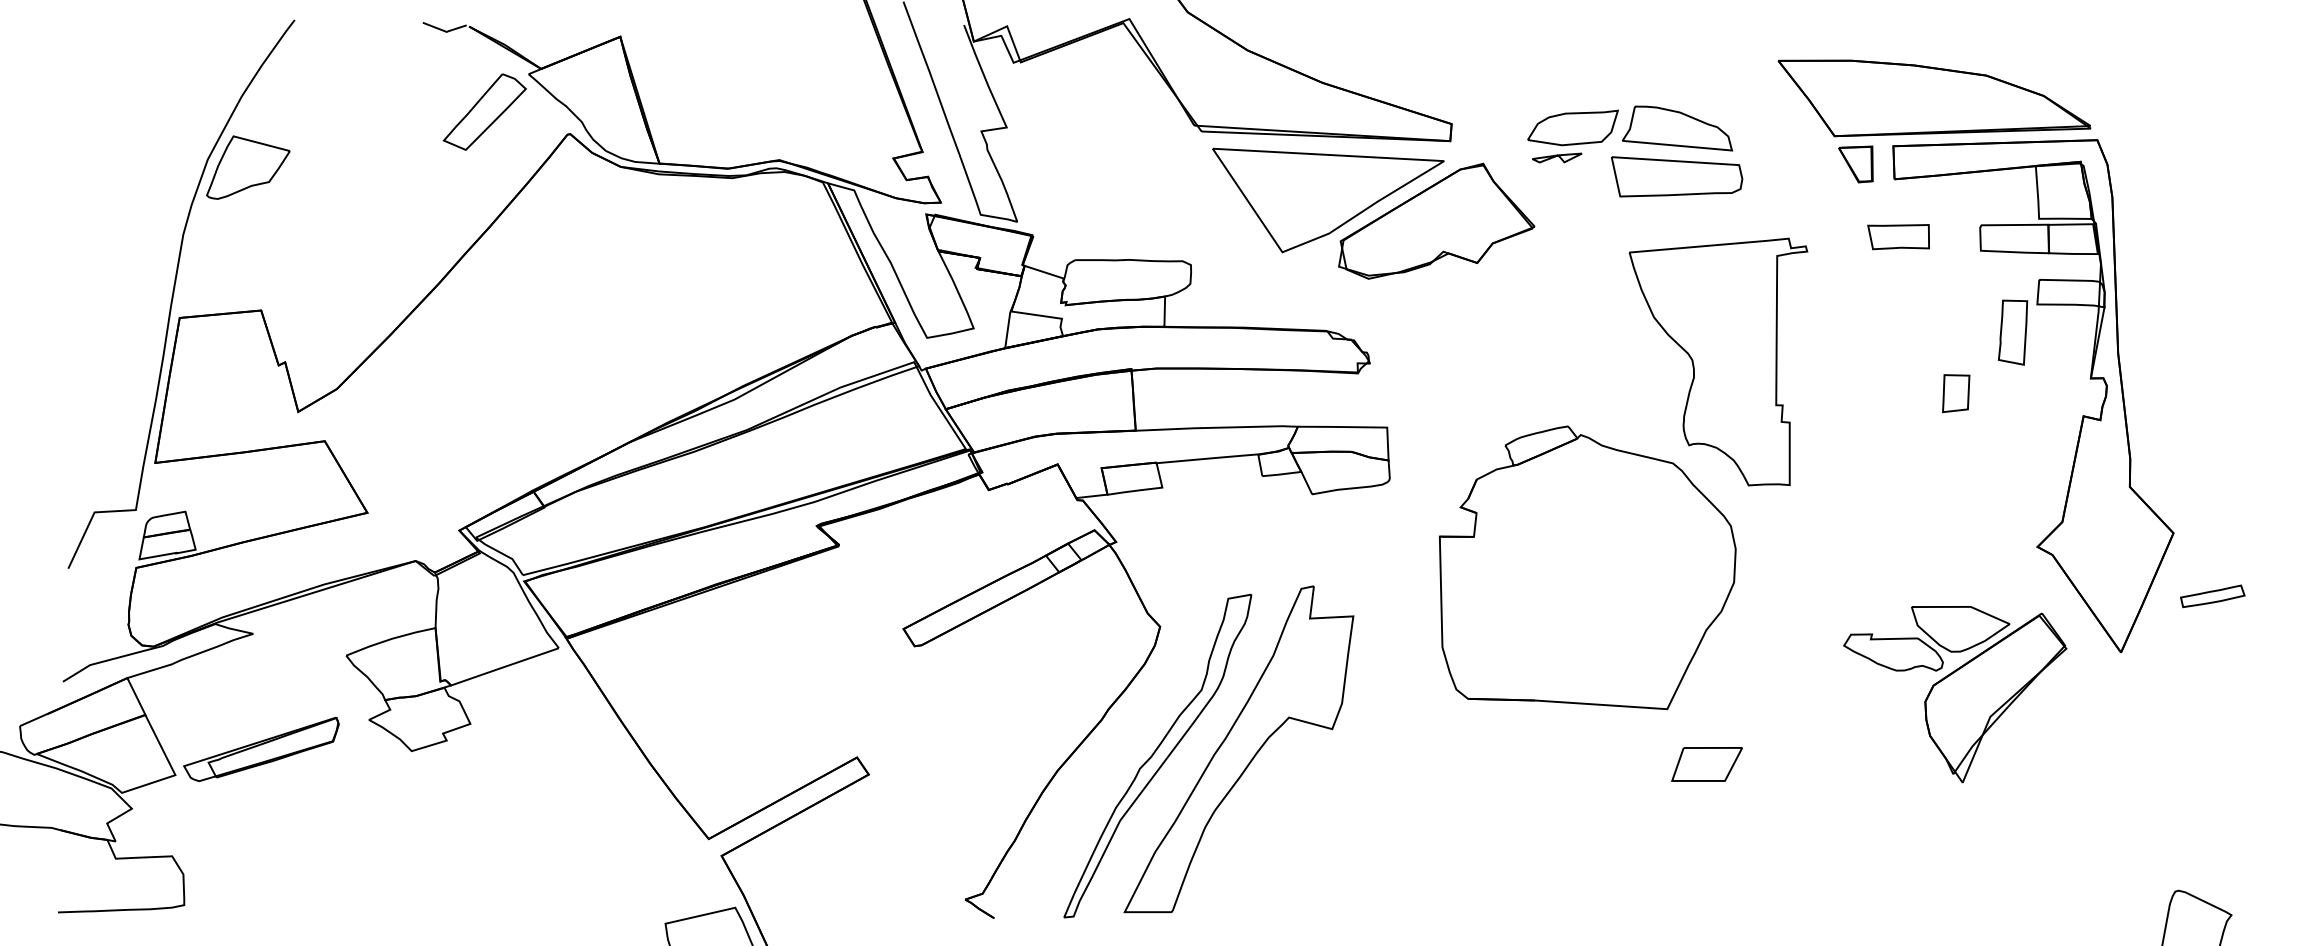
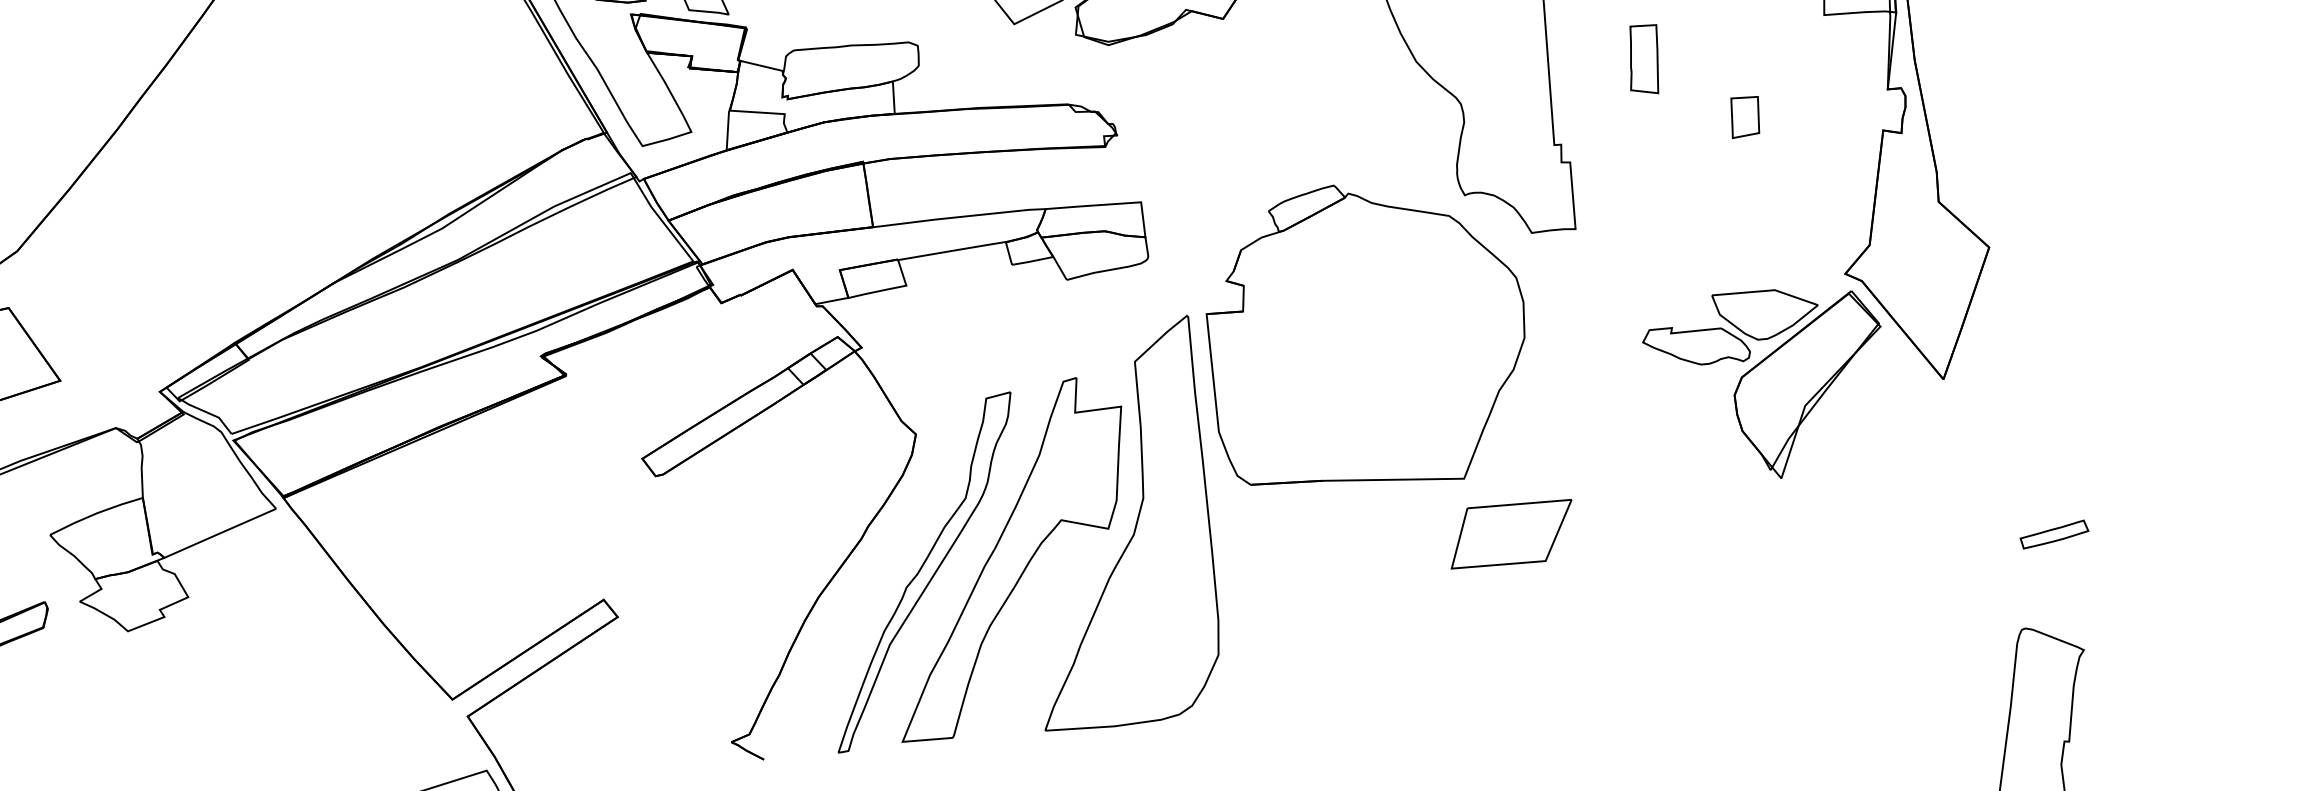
part: (2013, 332) -> (1644, 59), moved
part: (2212, 596) -> (2054, 534), moved
part: (1955, 694) -> (1766, 384), moved
part: (1356, 730) -> (1134, 528), added
part: (1706, 764) -> (1510, 534), size x1.67

